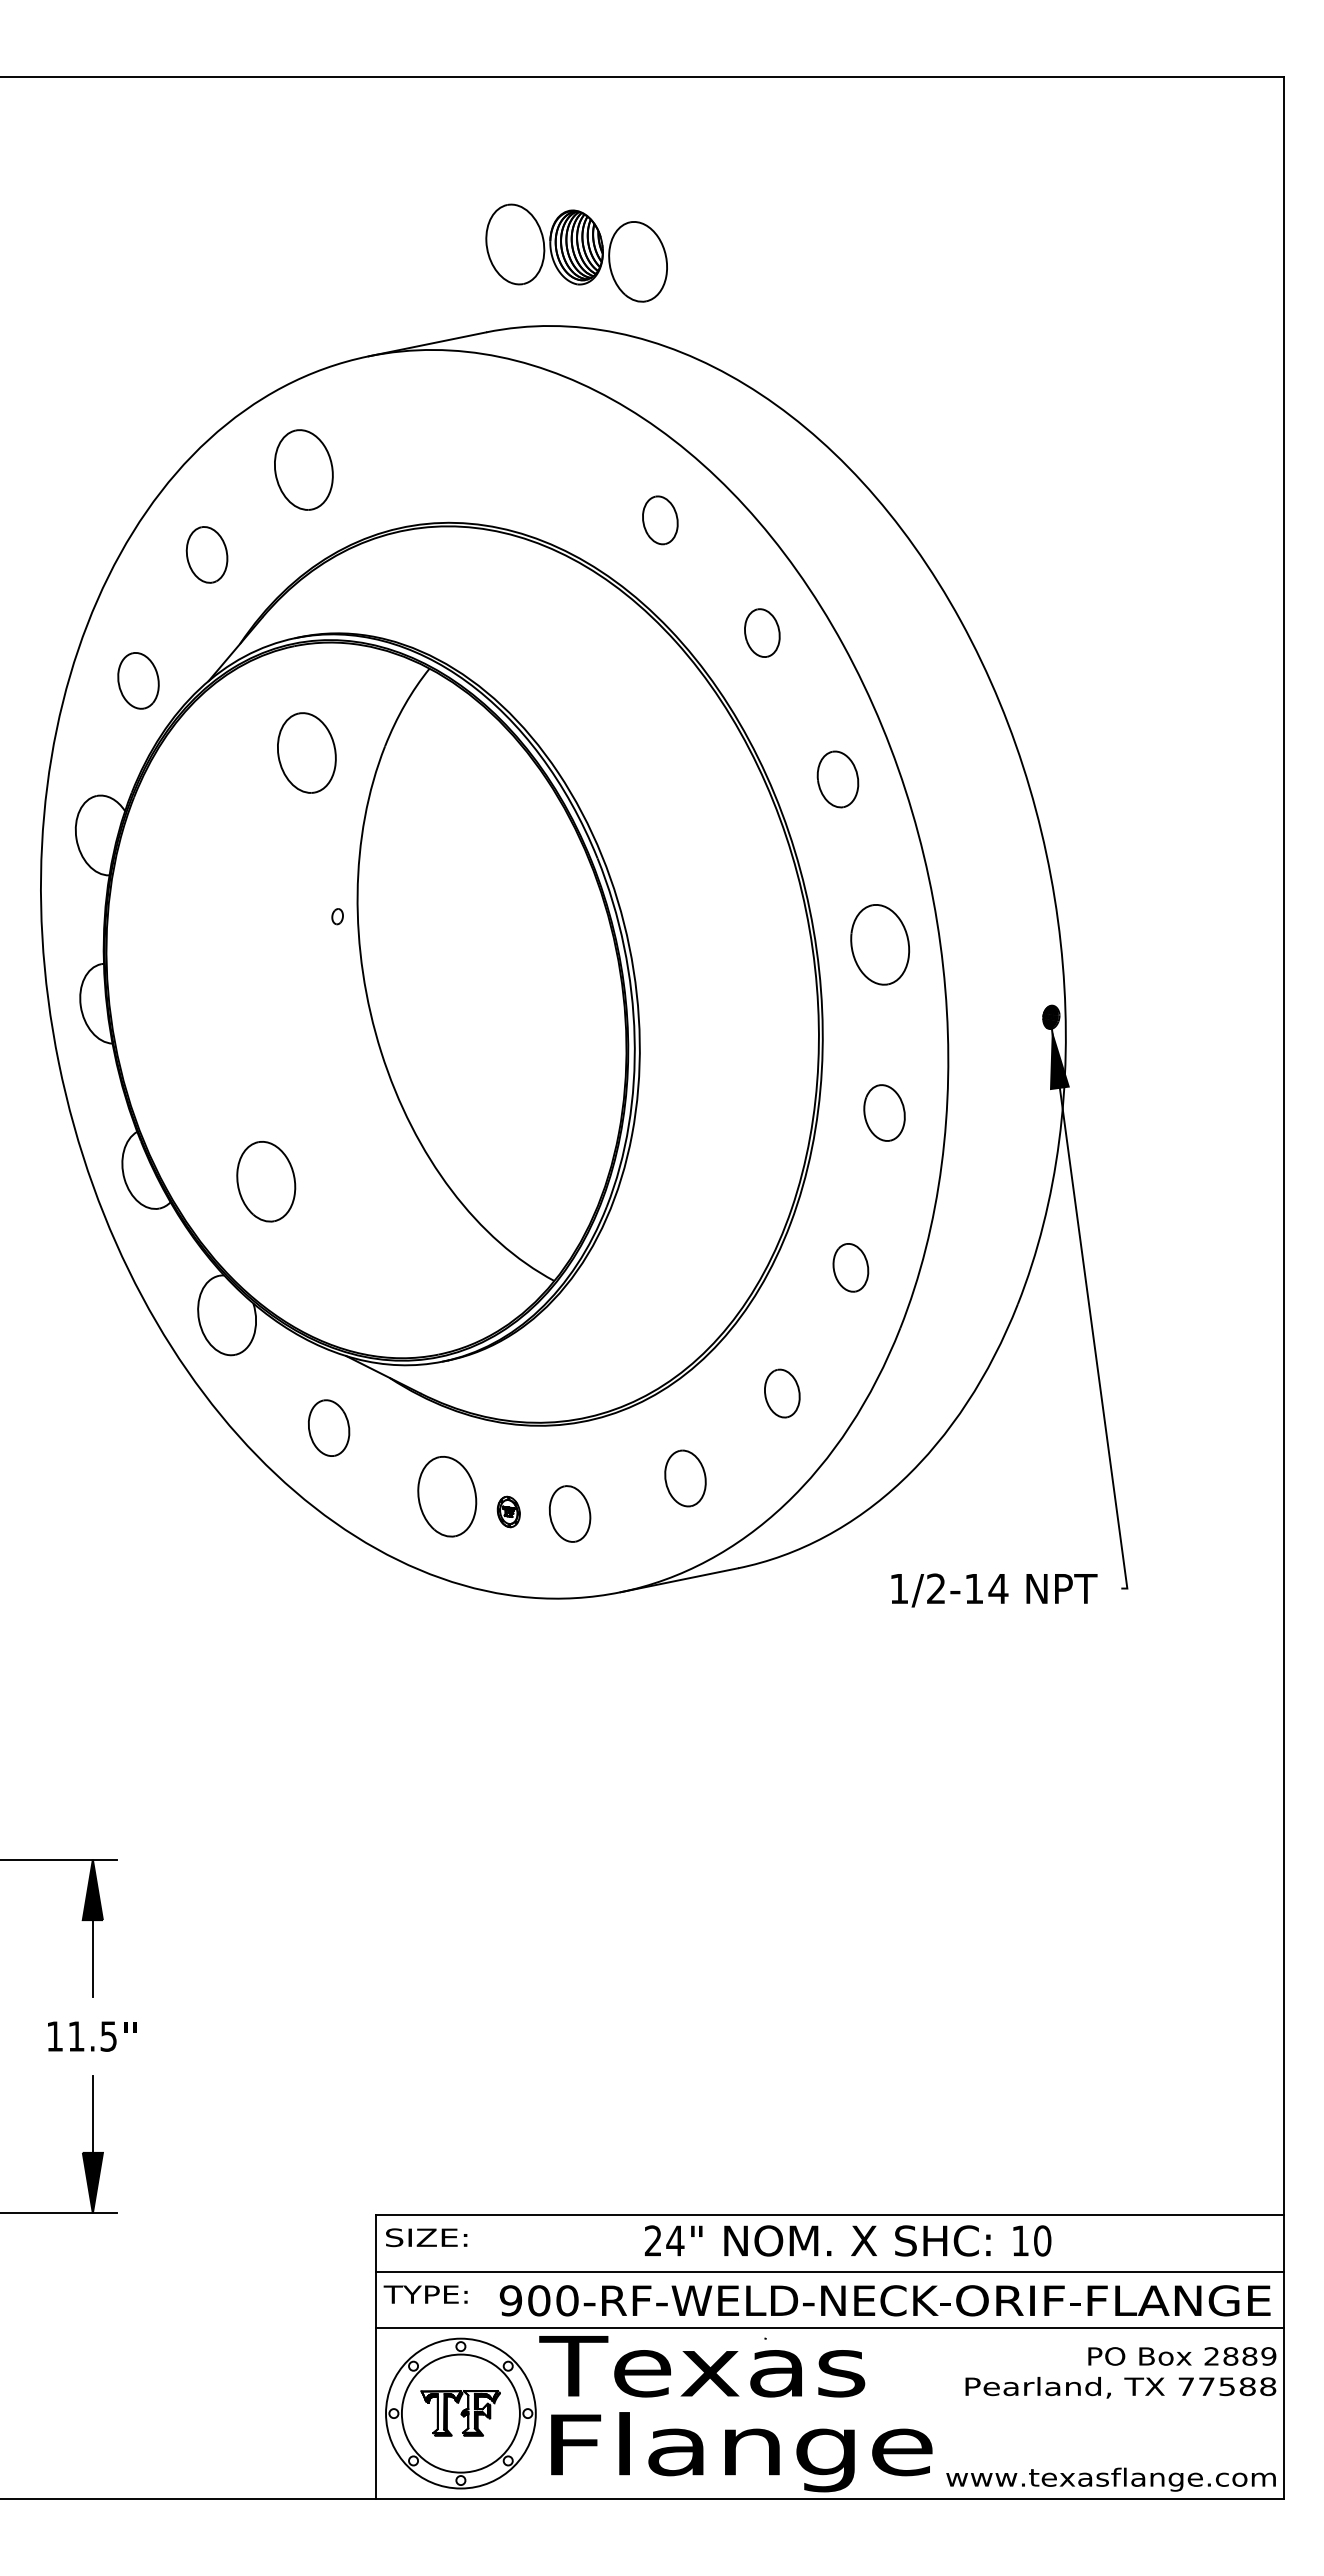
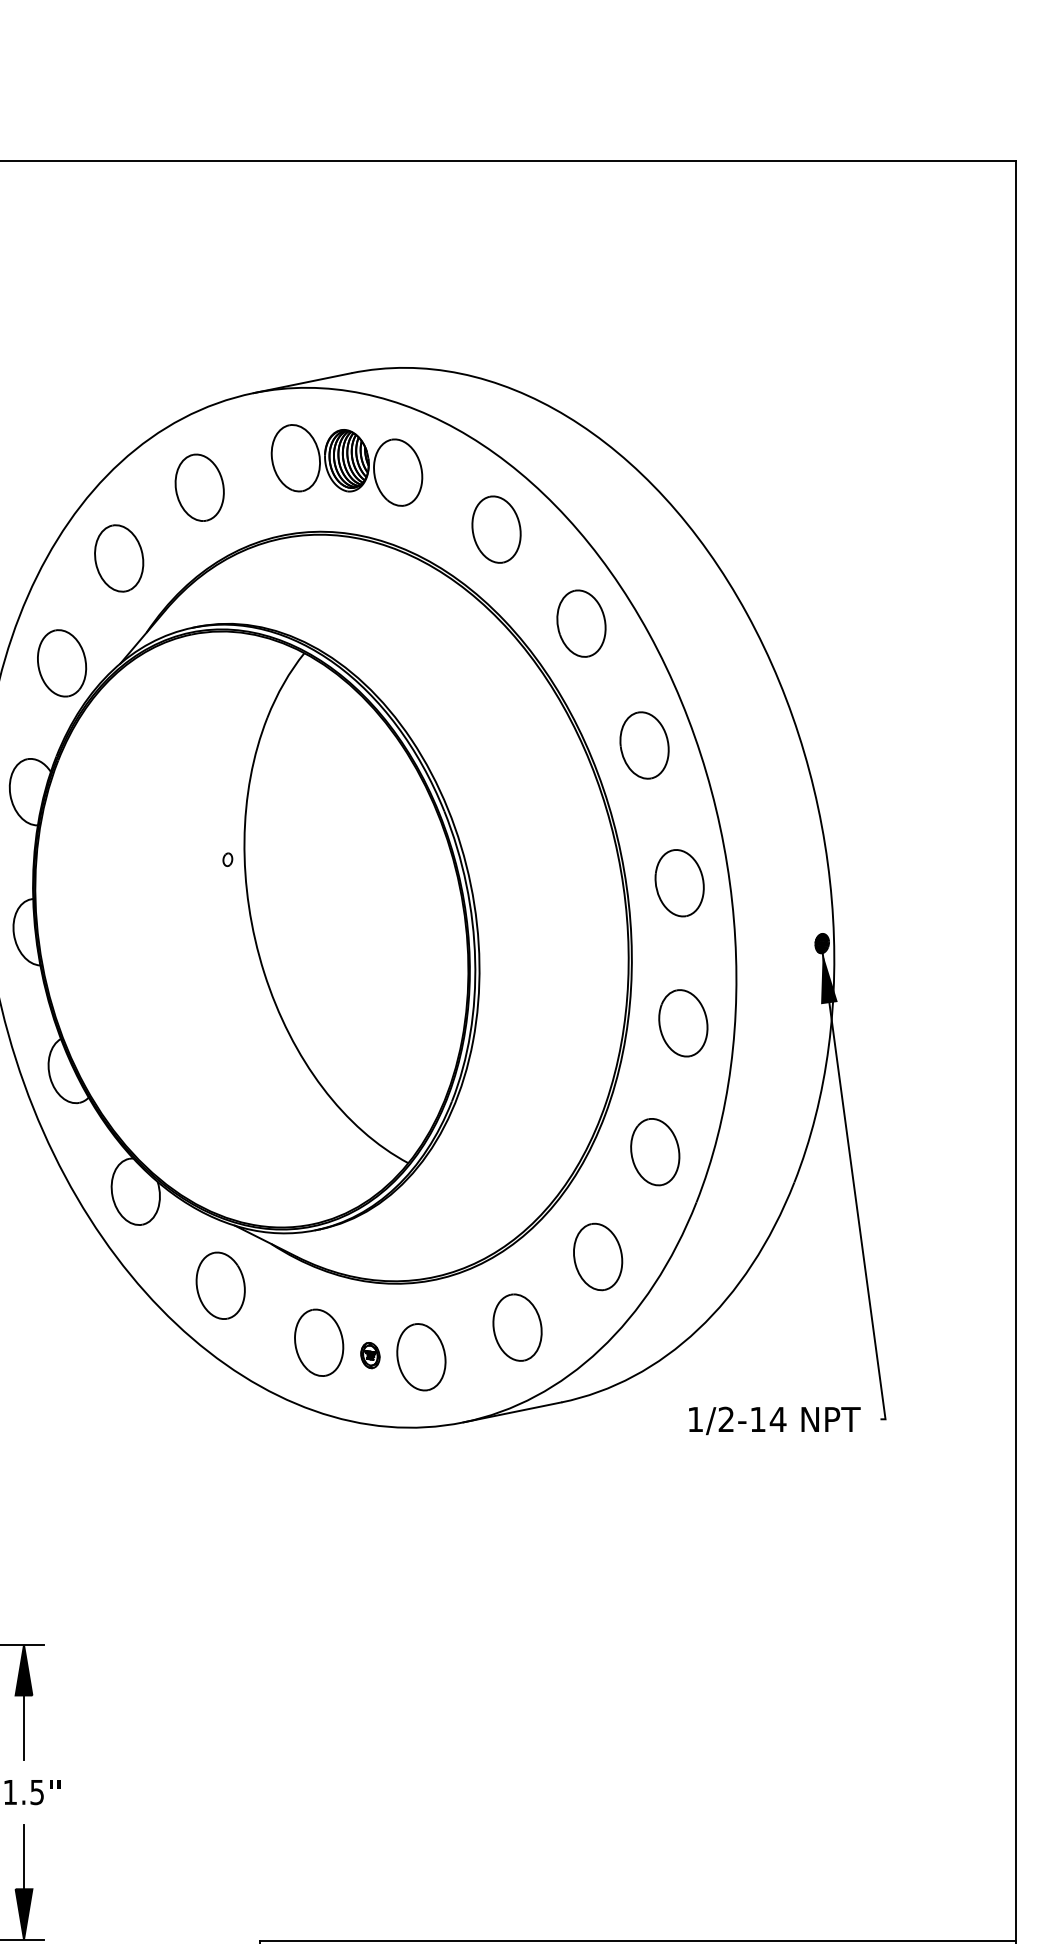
part: (576, 252) -> (346, 464), moved
part: (660, 520) -> (496, 529), size x1.67
part: (206, 554) -> (118, 558), size x1.43
part: (762, 632) -> (581, 623), size x1.67
part: (138, 680) -> (62, 663), size x1.43
part: (306, 752) -> (201, 723), removed
part: (837, 779) -> (644, 745), size x1.43
part: (884, 1112) -> (683, 1022), size x1.43
part: (266, 1181) -> (168, 1080), removed
part: (850, 1267) -> (654, 1151), size x1.67
part: (782, 1393) -> (598, 1256), size x1.67
part: (328, 1427) -> (220, 1285), size x1.43
part: (685, 1478) -> (517, 1327), size x1.43
part: (569, 1513) -> (420, 1356), size x1.43

